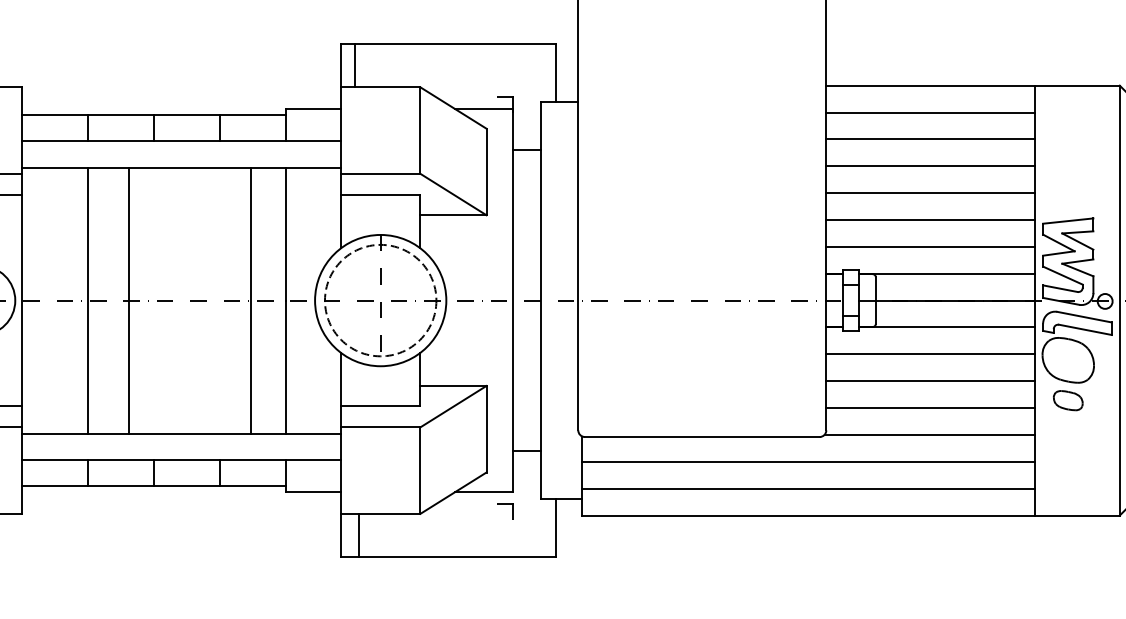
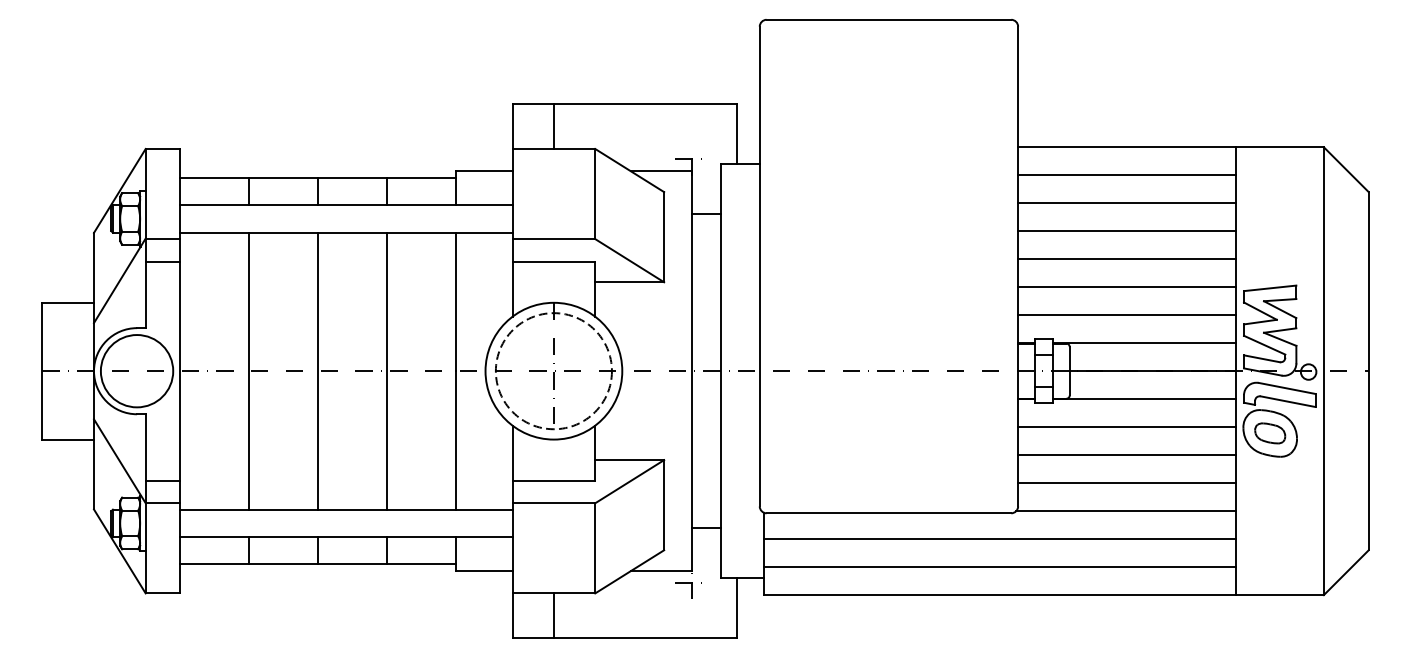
line: (354, 65) -> (553, 126), moved
line: (128, 299) -> (317, 370), moved
line: (250, 299) -> (386, 370), moved
part: (1068, 400) -> (1270, 433), moved
line: (358, 535) -> (553, 615), moved

